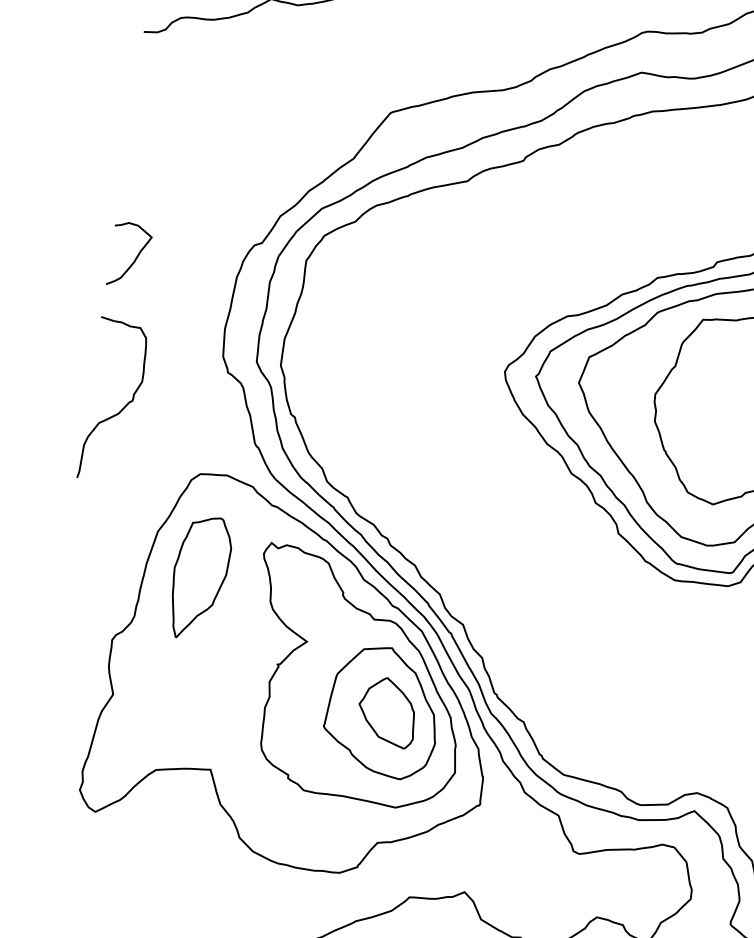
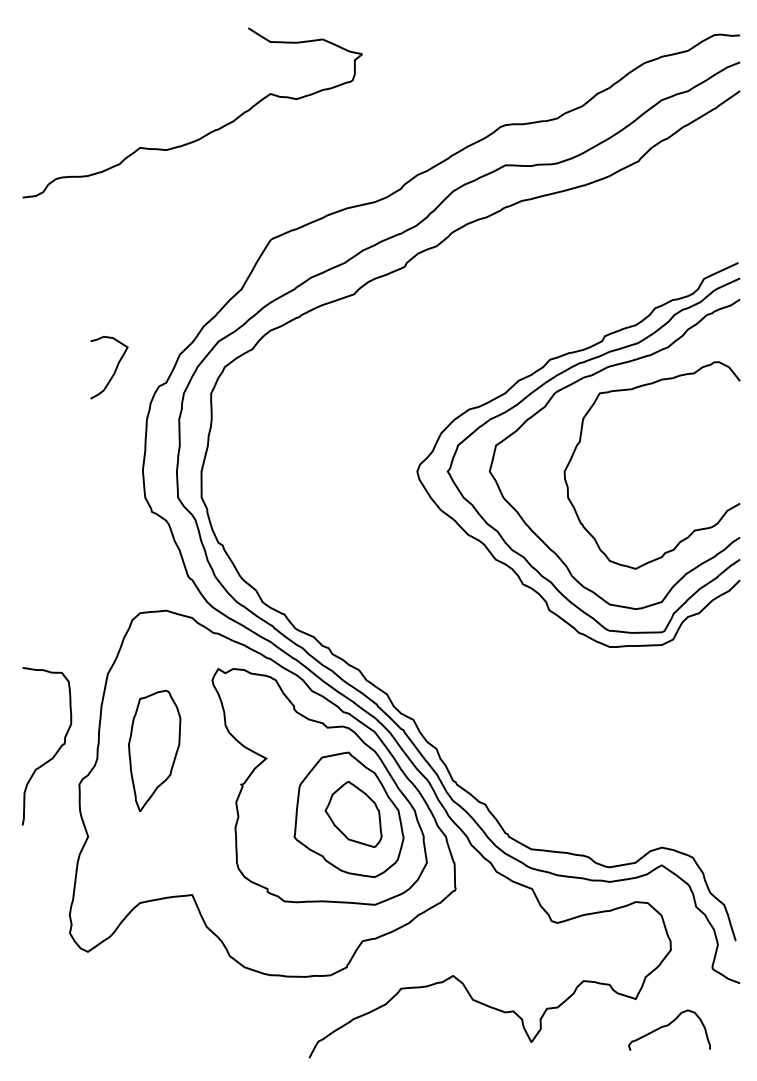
curve: (134, 259) -> (114, 370), moved
curve: (121, 408) -> (55, 752), moved
part: (199, 577) -> (154, 750), moved

